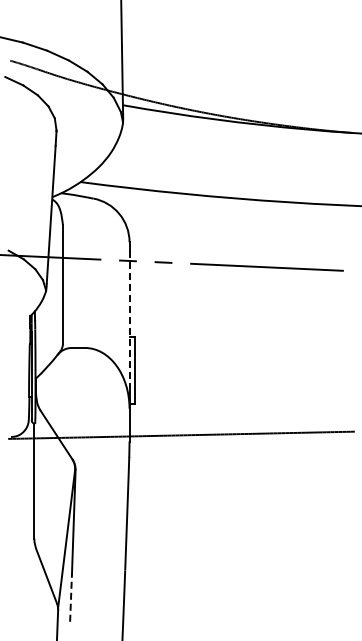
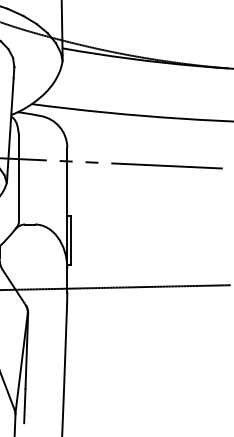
line: (129, 319) -> (67, 203), dashed -> solid
line: (71, 598) -> (25, 406), dashed -> solid

